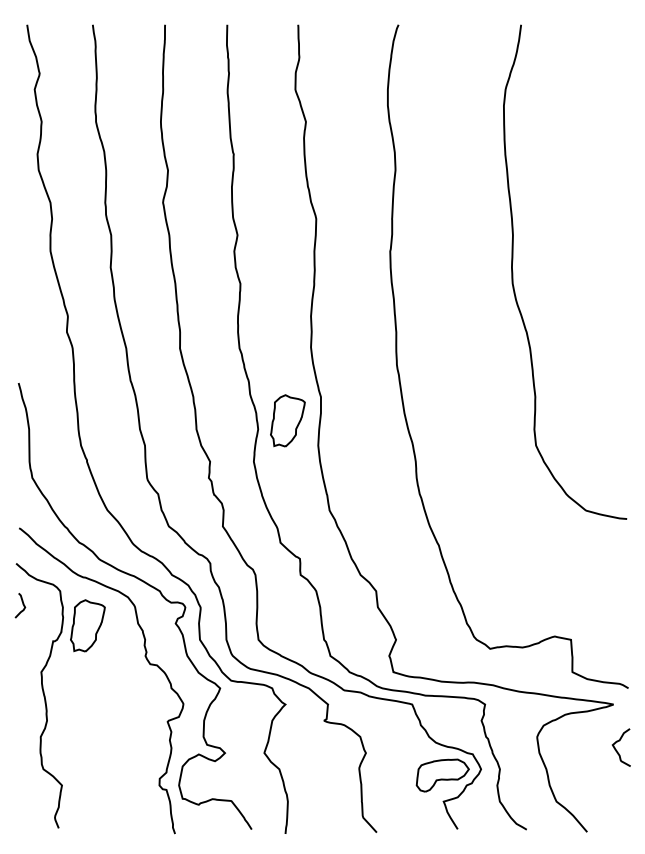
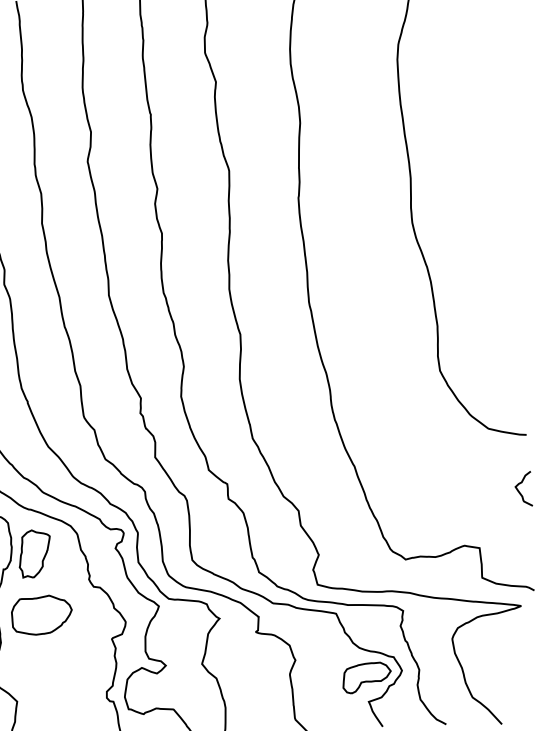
part: (287, 420) -> (210, 357), removed
part: (92, 692) -> (41, 615), added
curve: (617, 750) -> (520, 491), moved

